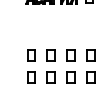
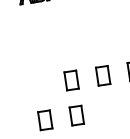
part: (31, 55) -> (40, 85), removed
part: (70, 77) -> (107, 111), removed

